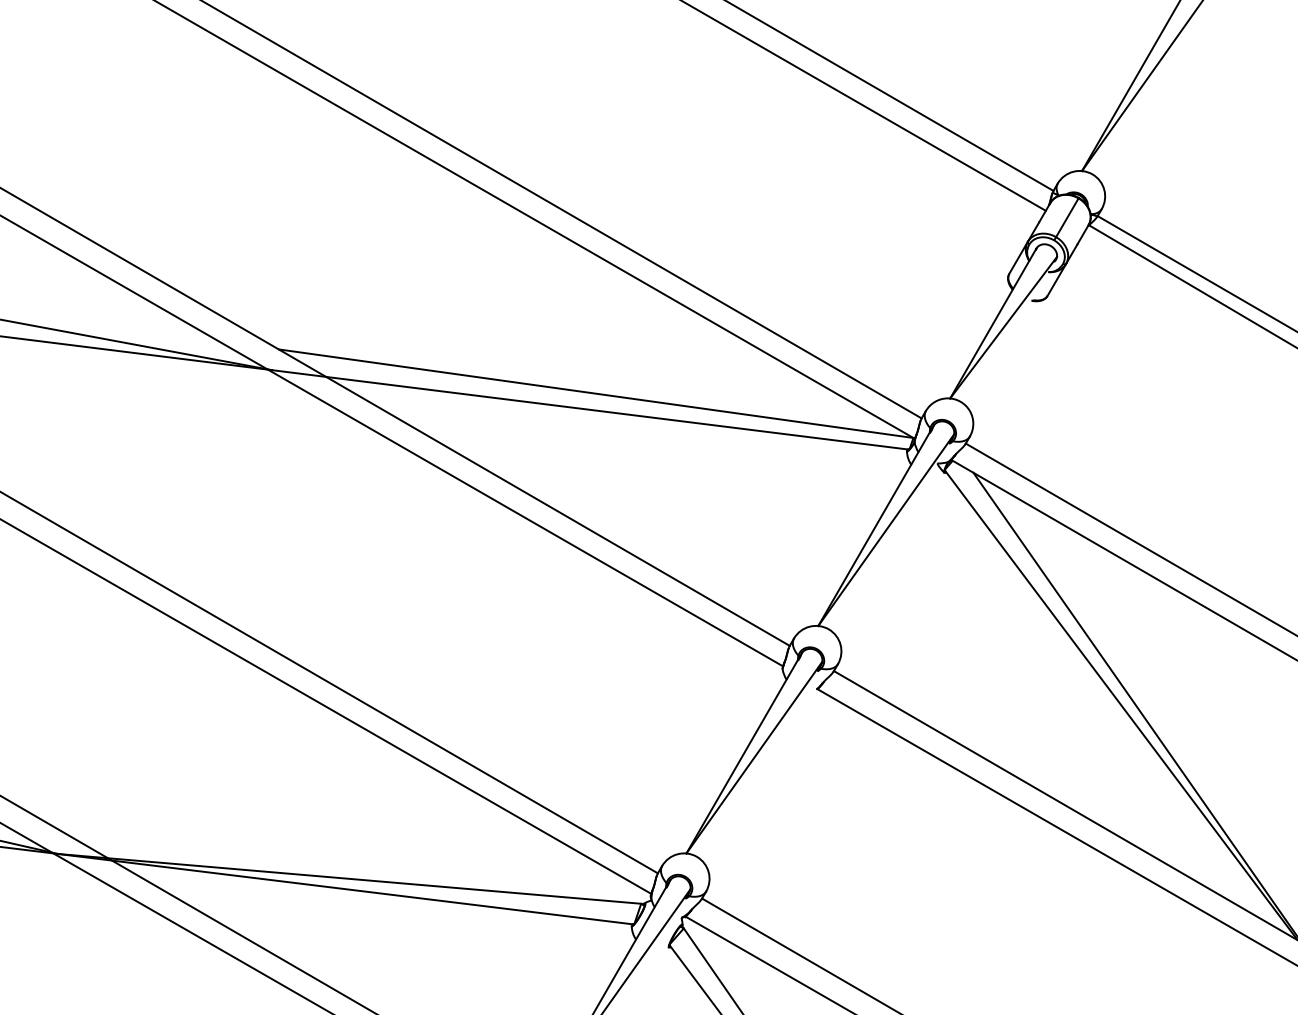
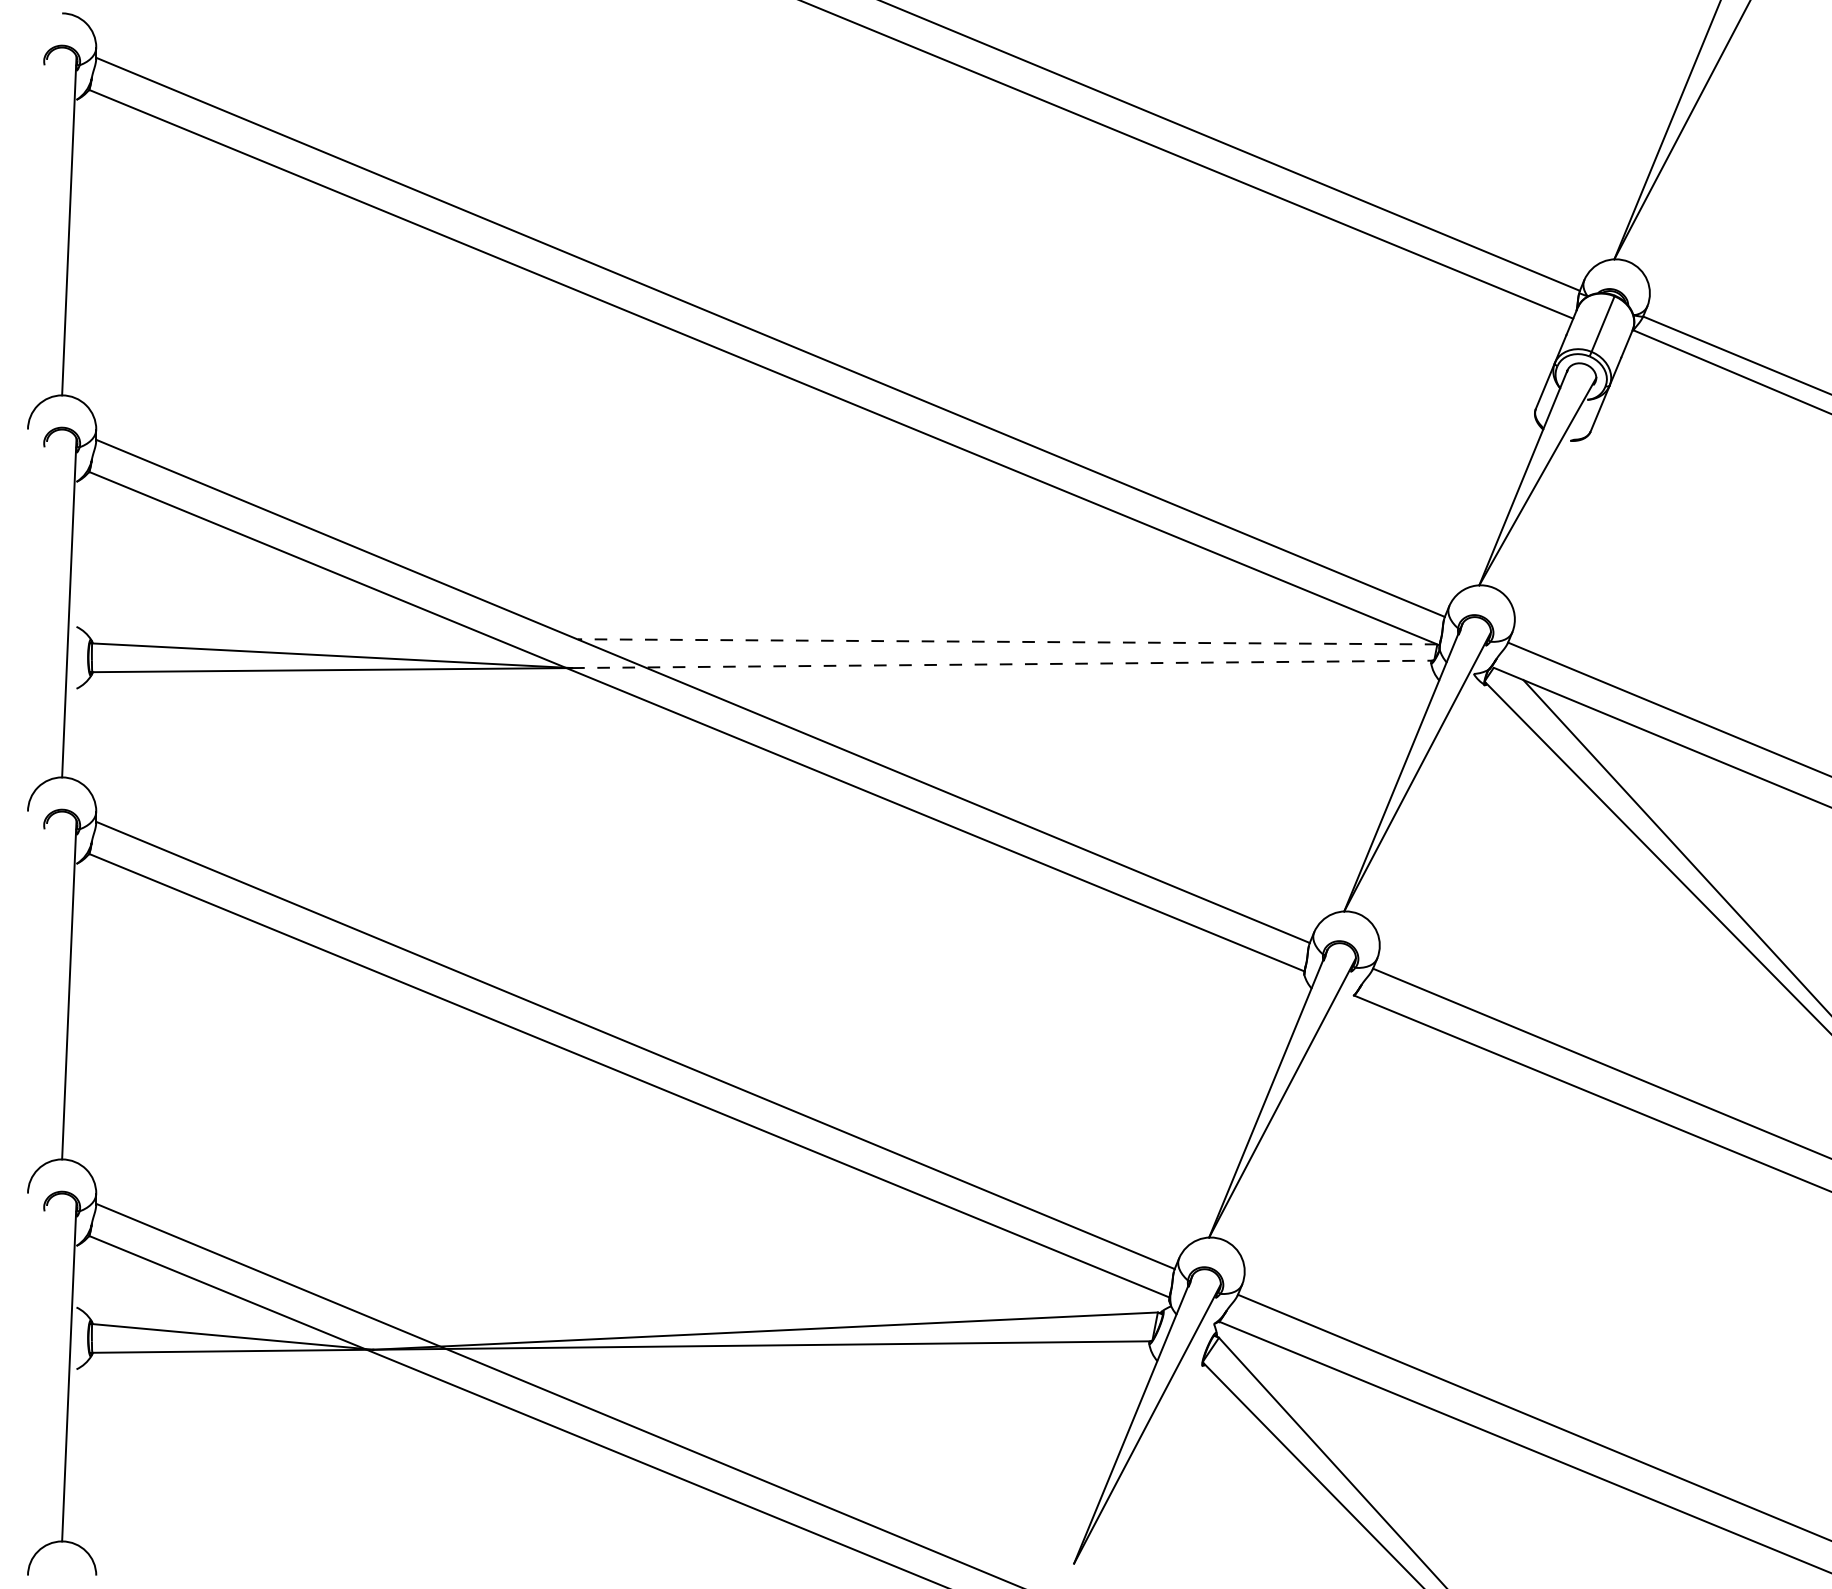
line: (596, 393) -> (1007, 641), solid -> dashed
line: (590, 409) -> (1002, 664), solid -> dashed

